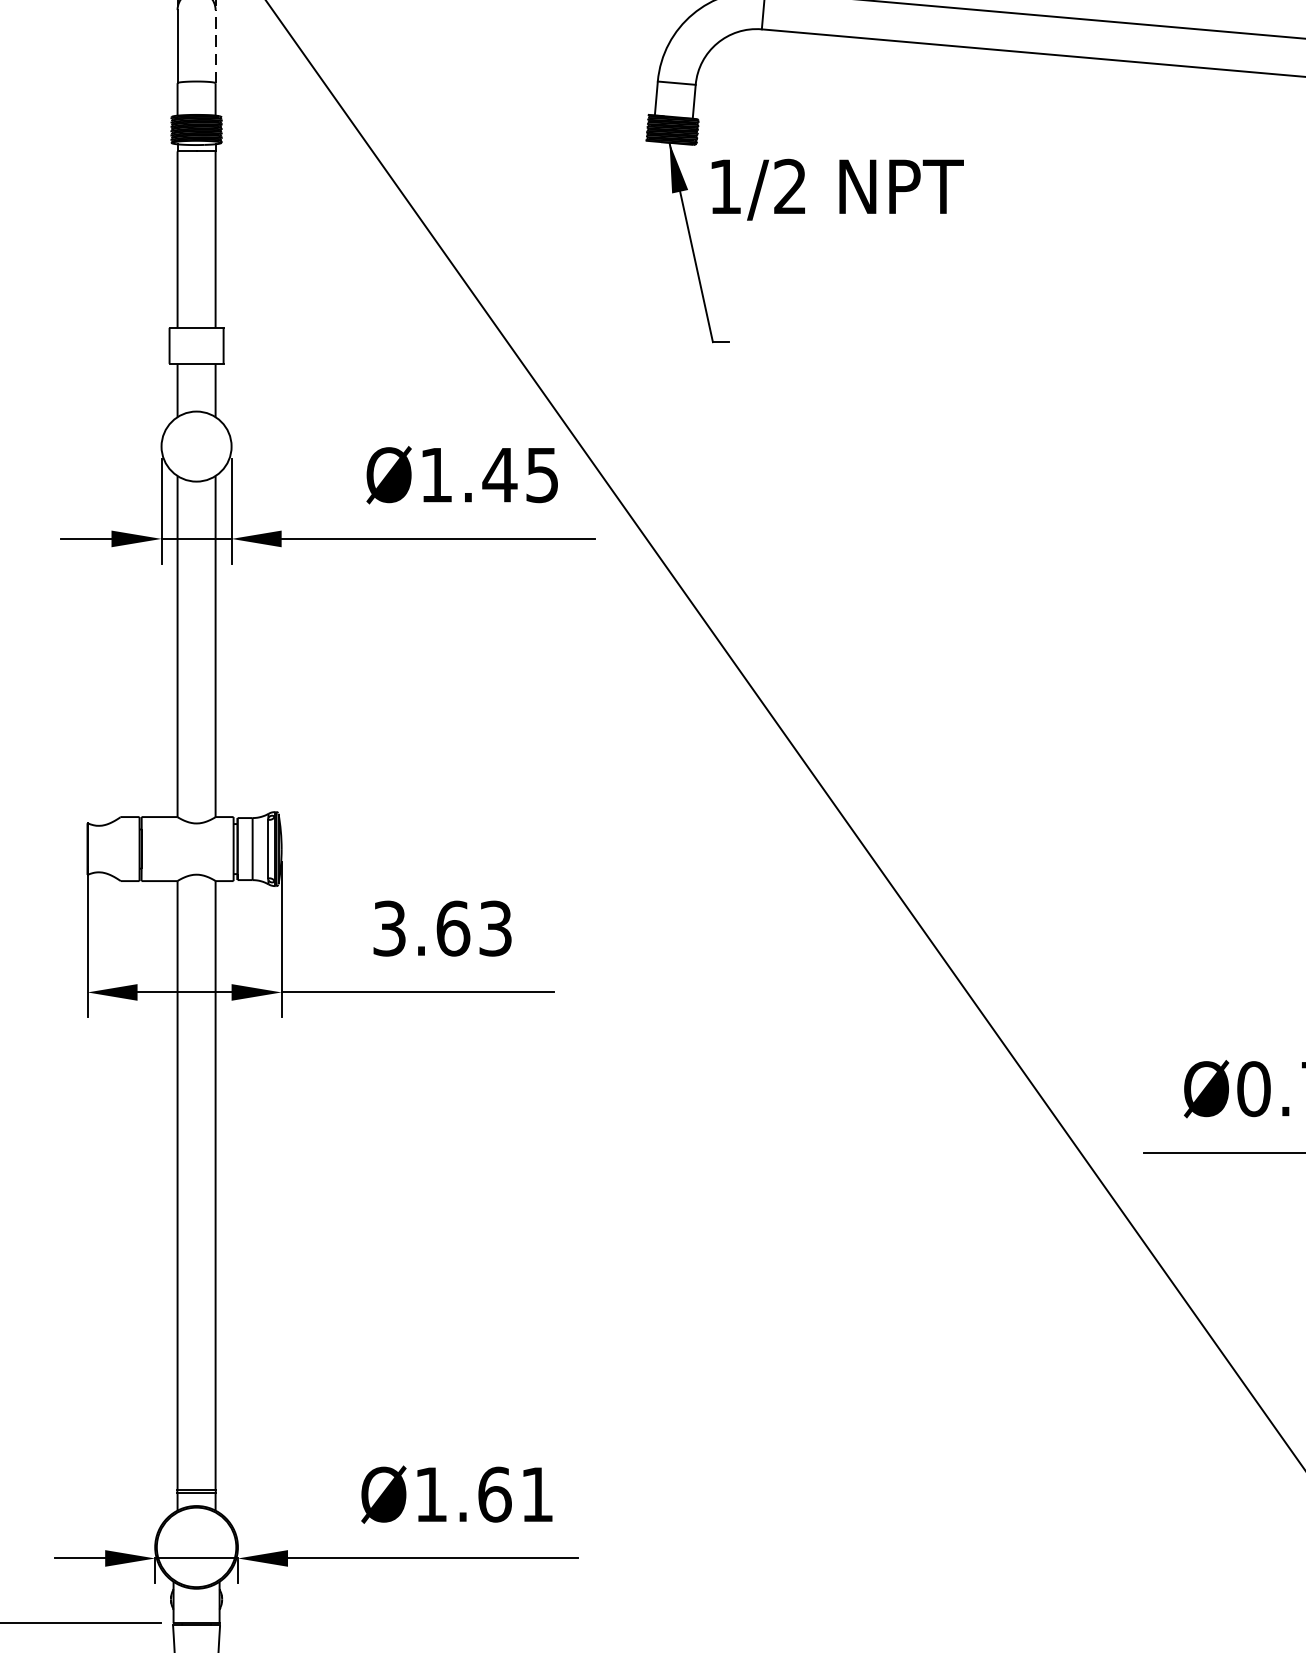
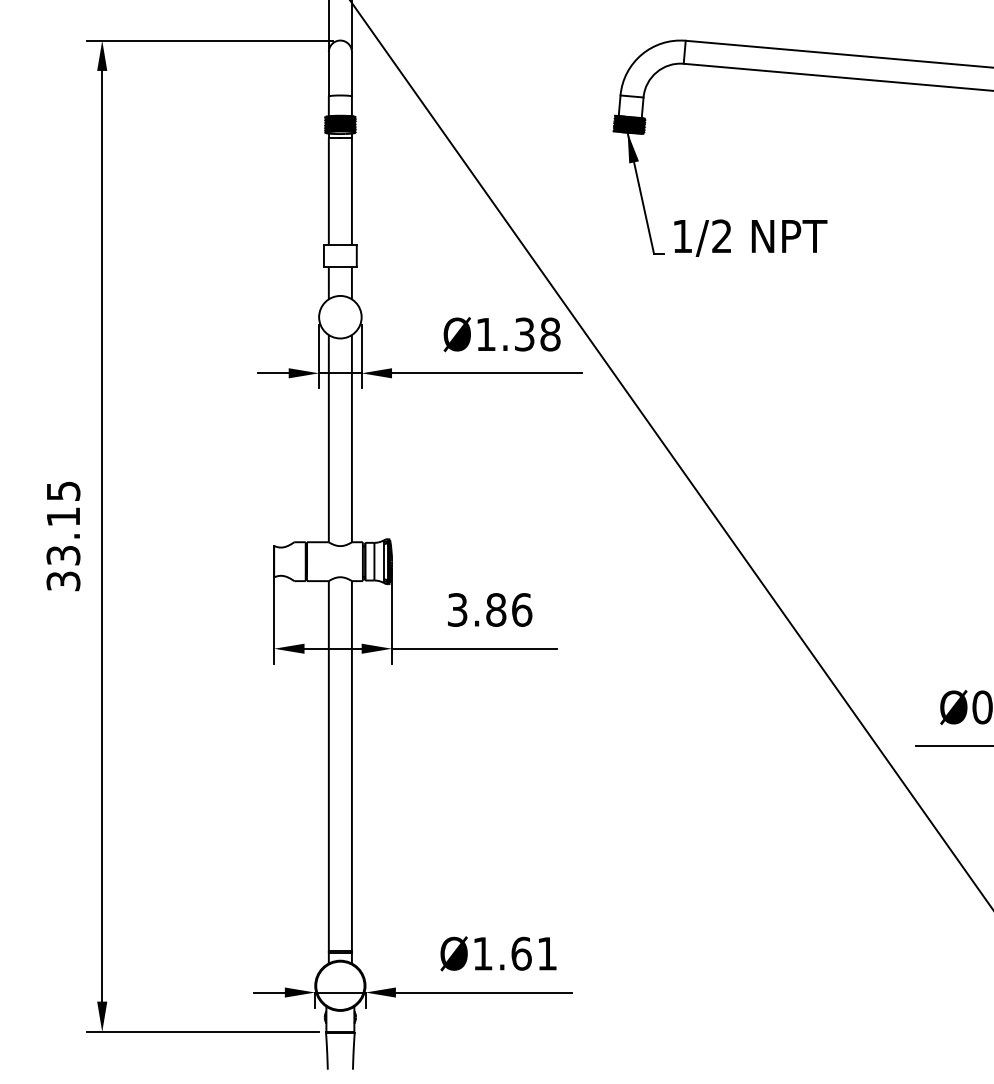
line: (214, 45) -> (351, 73), dashed -> solid
text: (837, 188) -> (750, 237), moved
text: (519, 475) -> (536, 334), Ø1.45 -> Ø1.38
text: (475, 927) -> (509, 609), 3.63 -> 3.86

